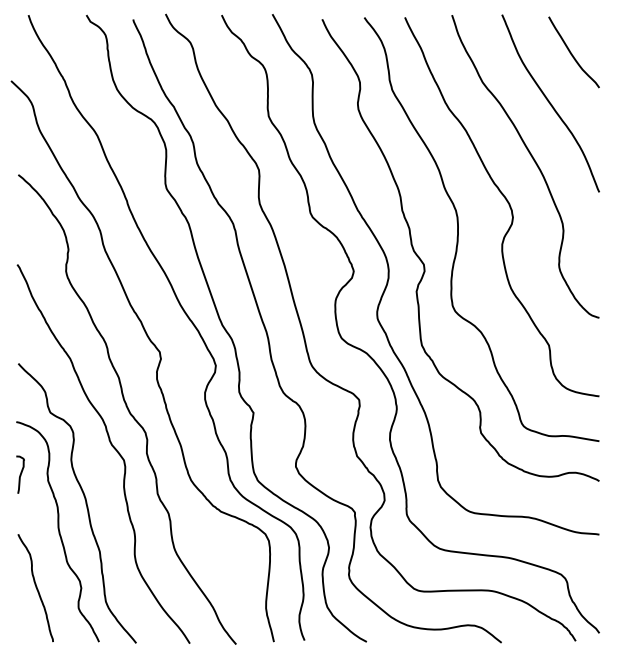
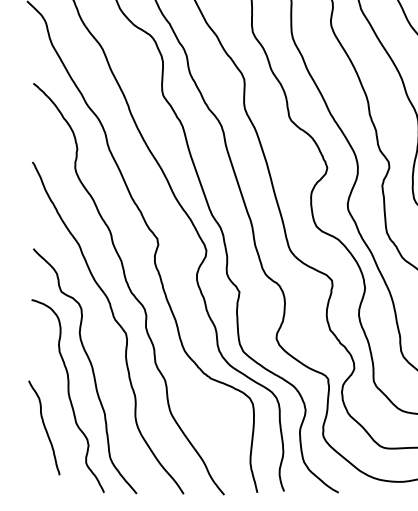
curve: (20, 474) -> (35, 345), removed
curve: (35, 587) -> (44, 427), moved

